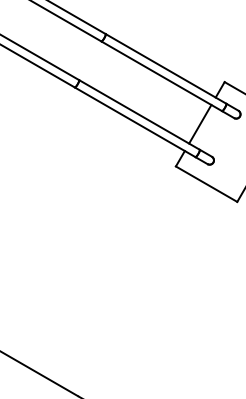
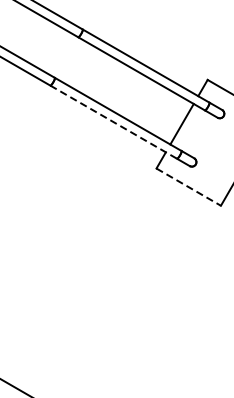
line: (135, 122) -> (114, 122), solid -> dashed
line: (207, 184) -> (189, 187), solid -> dashed

